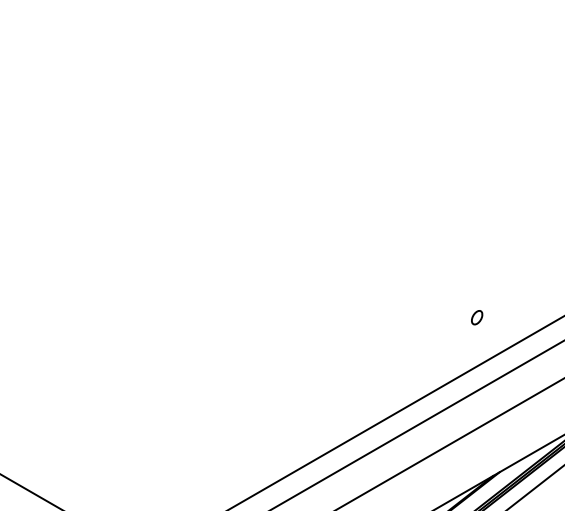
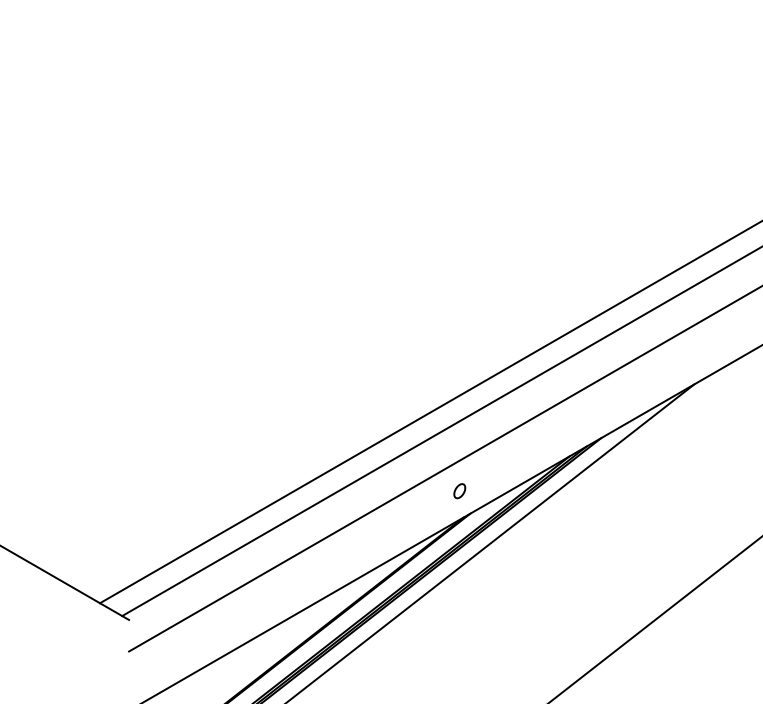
part: (476, 317) -> (459, 491), moved

